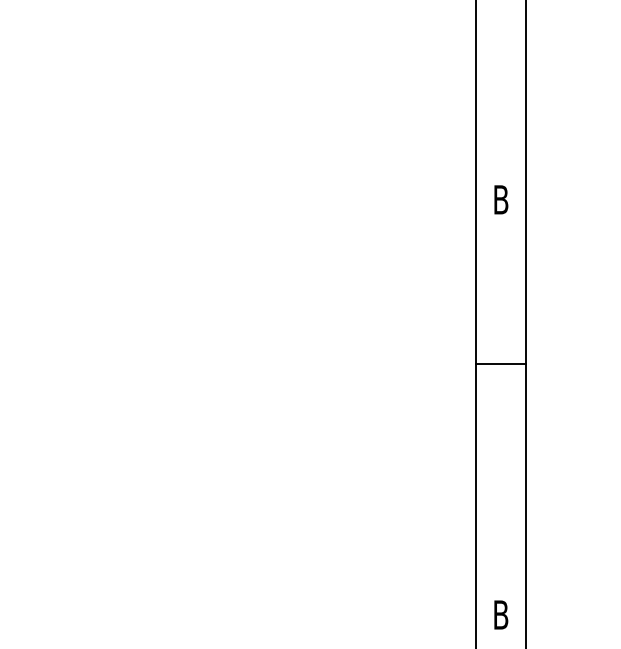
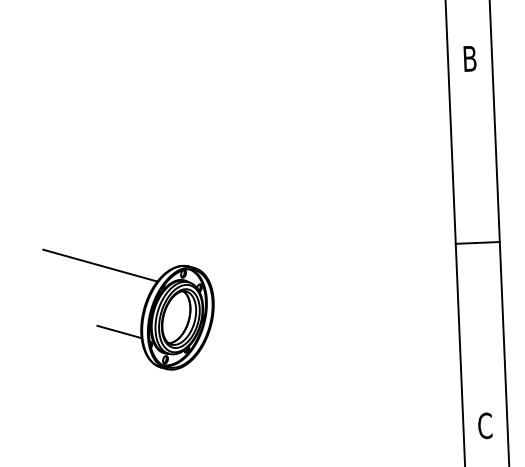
line: (501, 364) -> (478, 243), moved
part: (119, 469) -> (142, 311), added
text: (500, 614) -> (484, 425), B -> C

